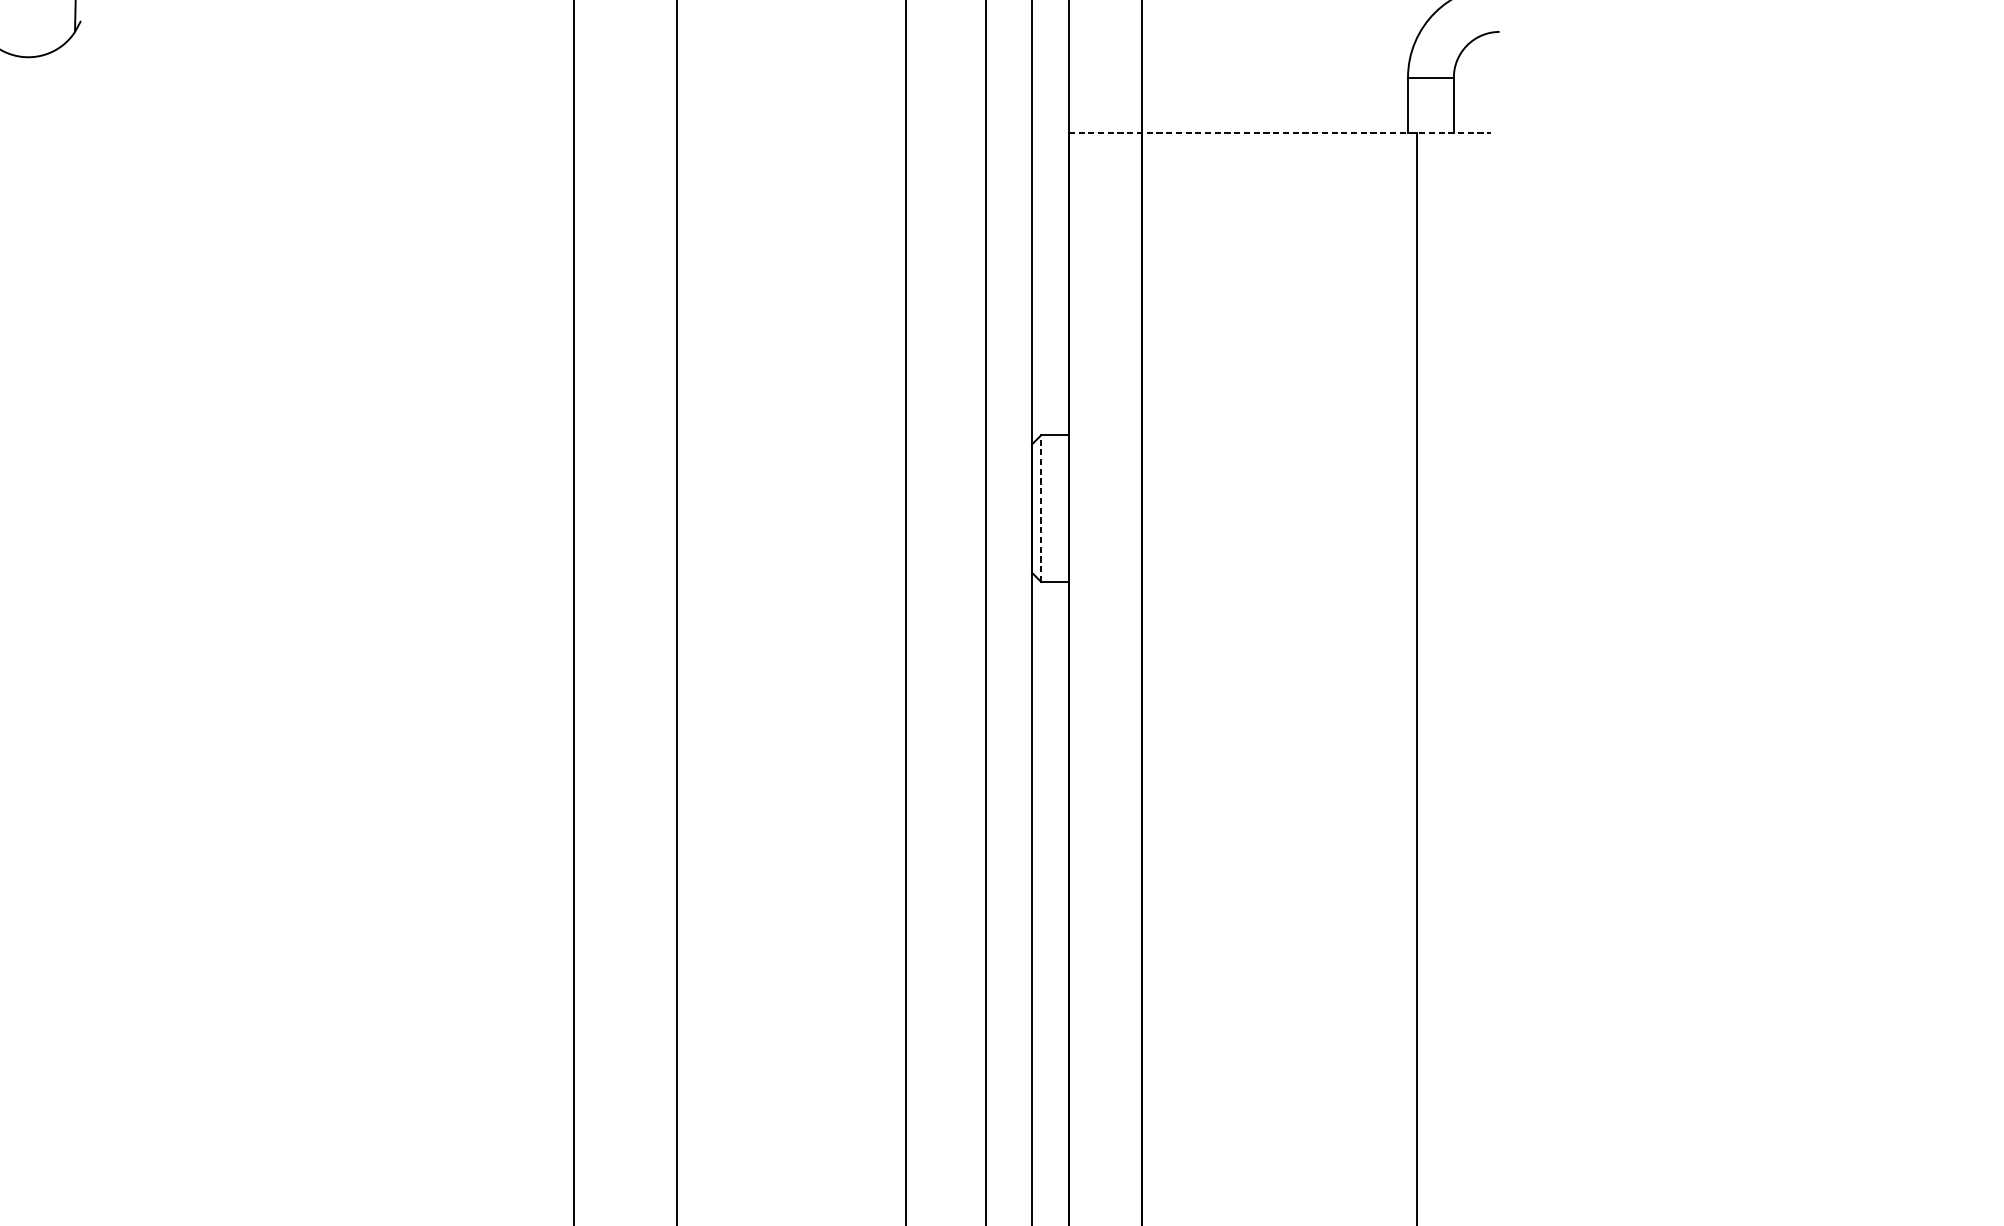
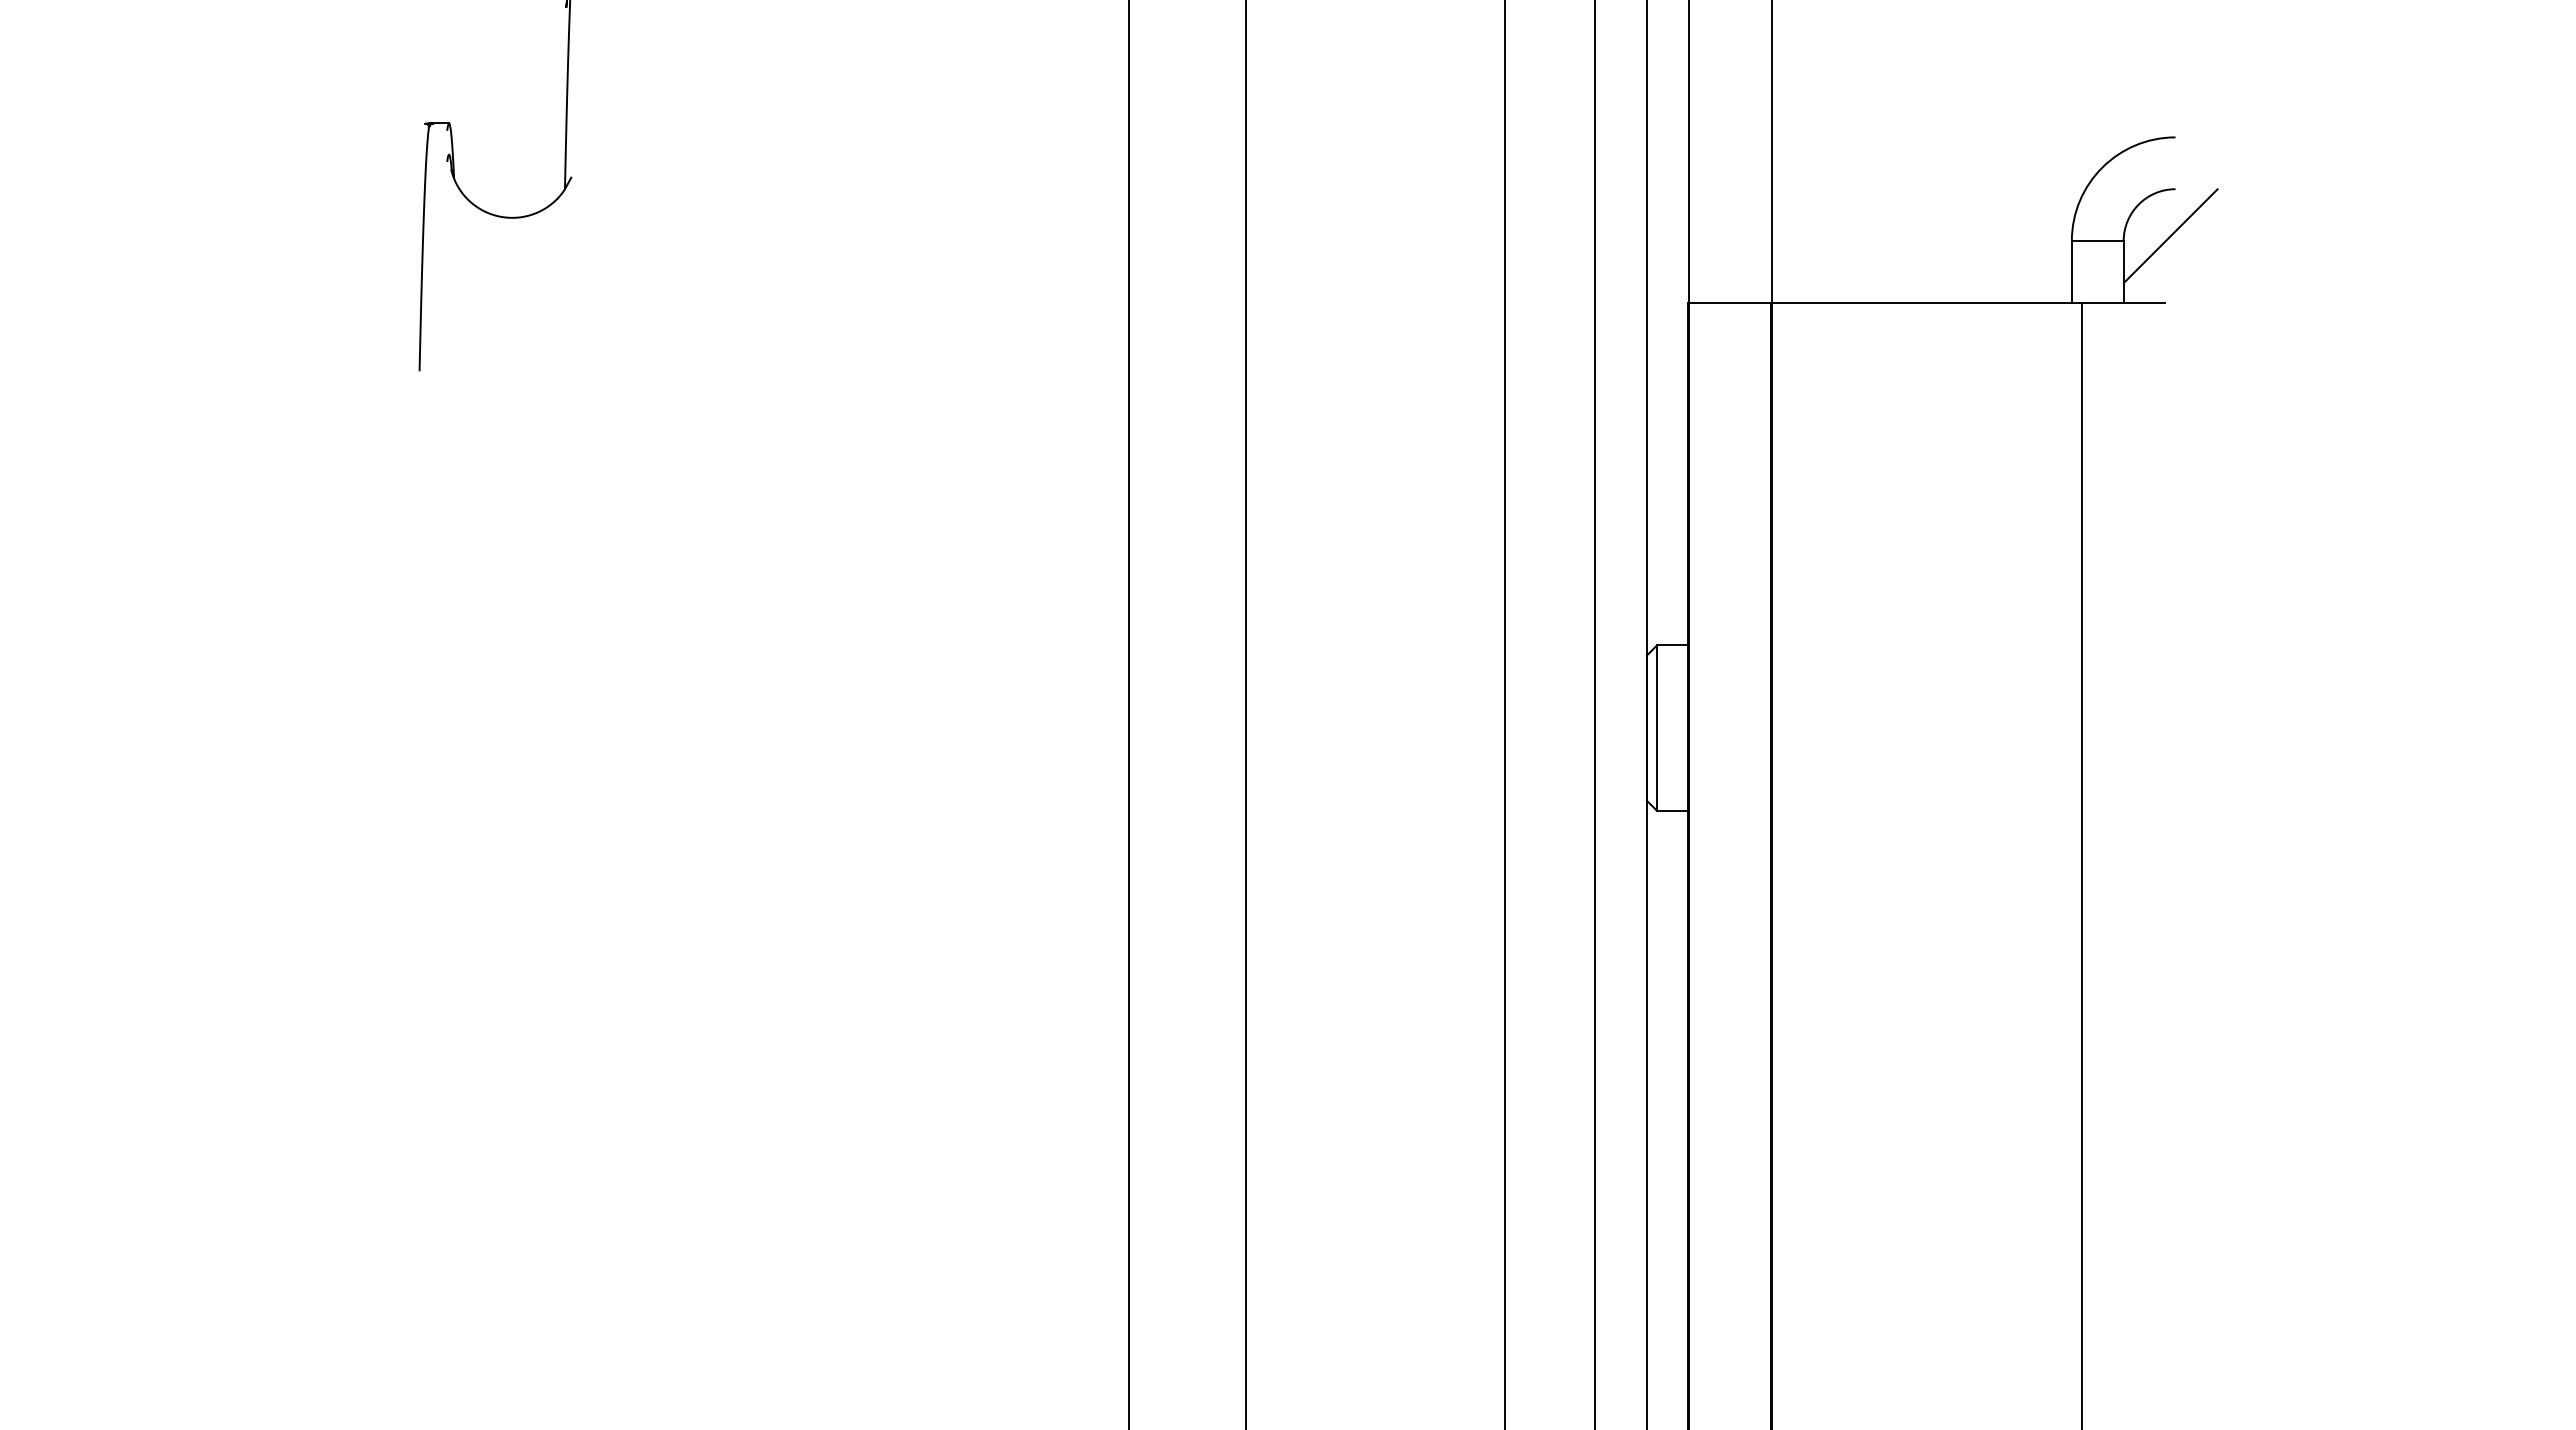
line: (1495, 73) -> (2170, 236), added
line: (1280, 133) -> (1927, 303), dashed -> solid
line: (1041, 508) -> (1657, 728), dashed -> solid

